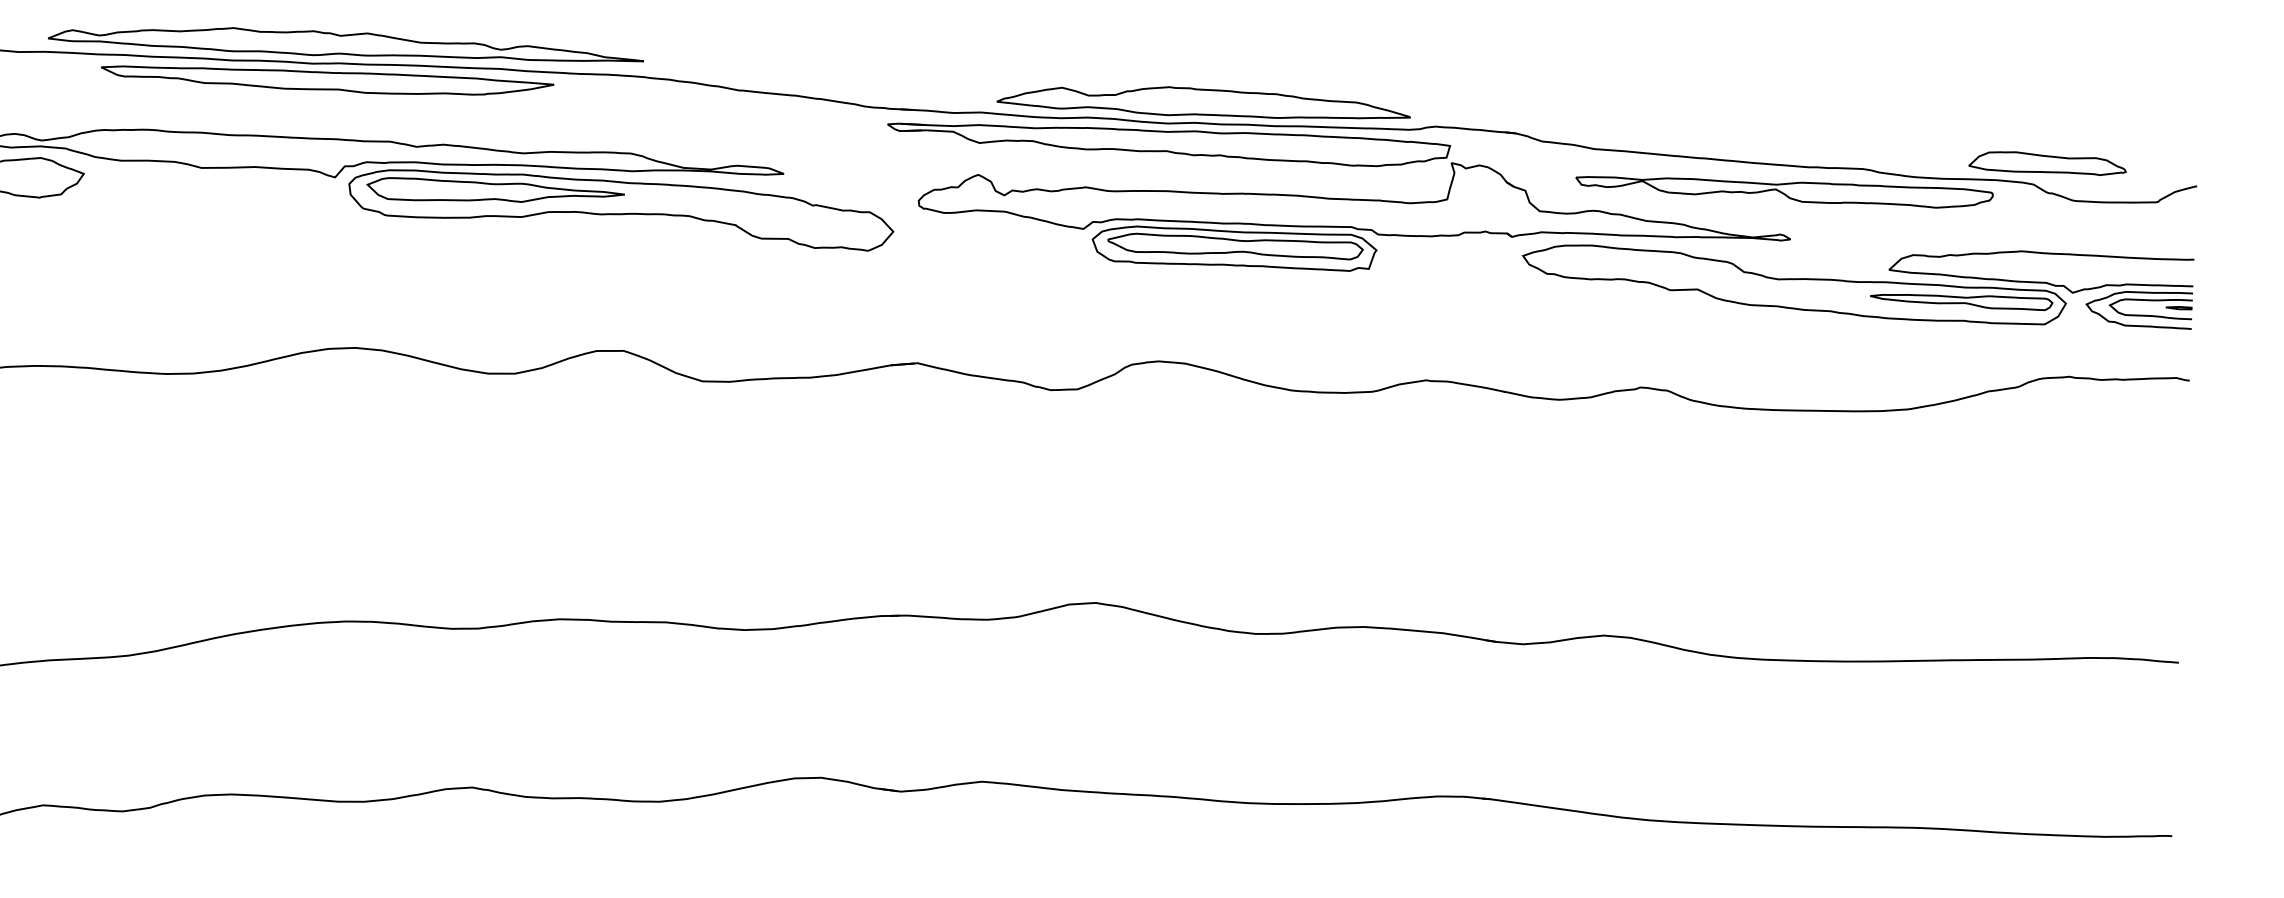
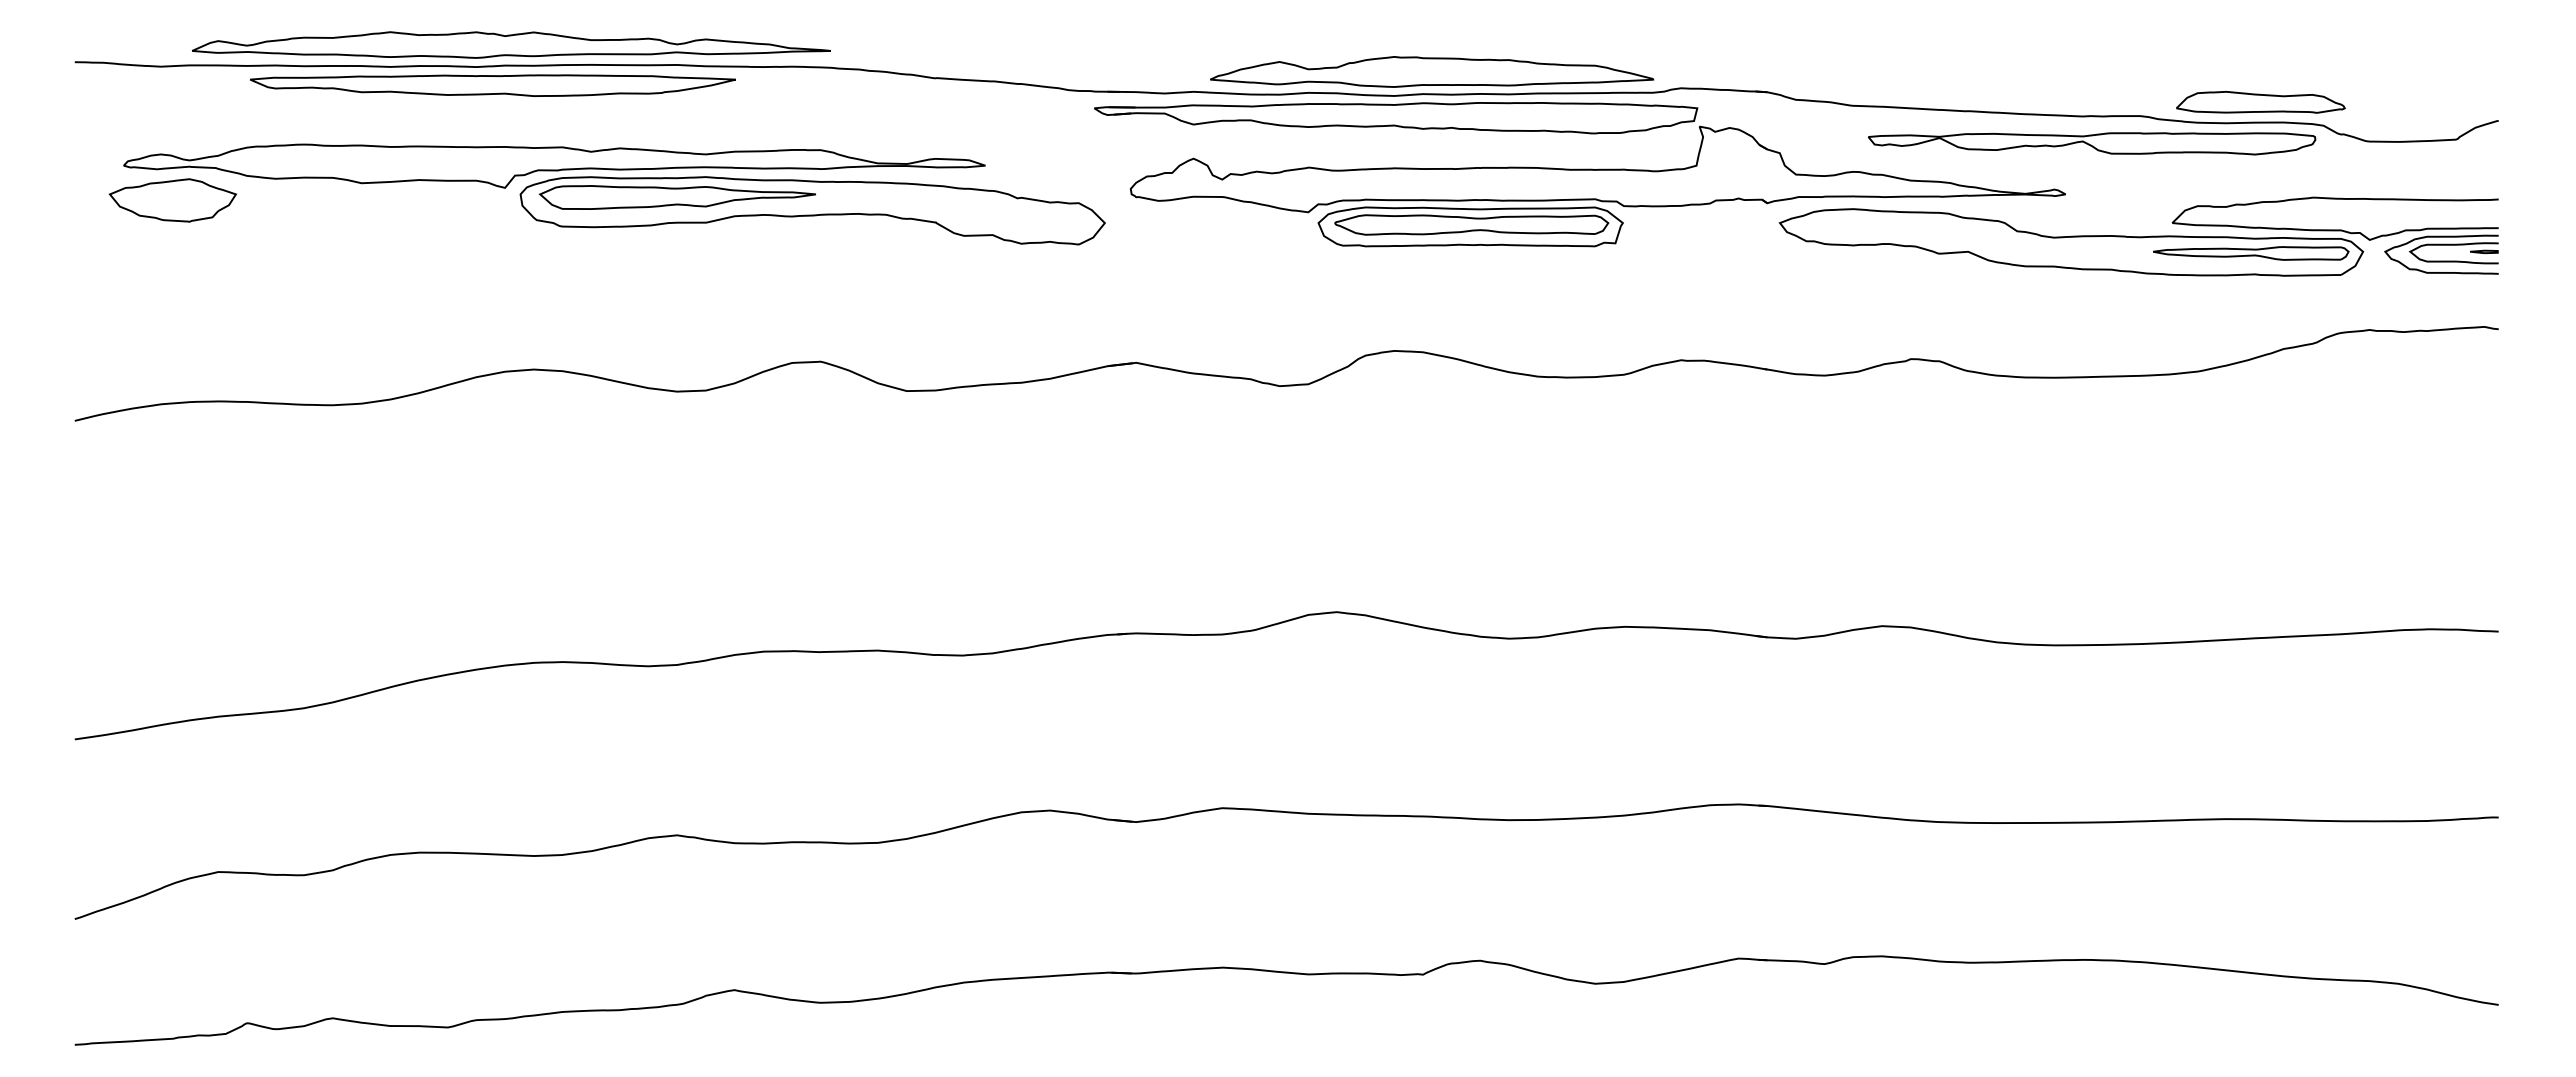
part: (2047, 163) -> (2260, 102), moved
part: (1783, 191) -> (2091, 143), moved

